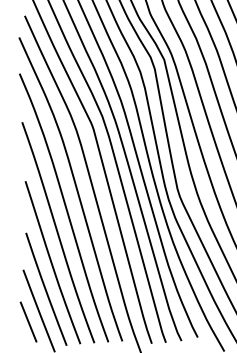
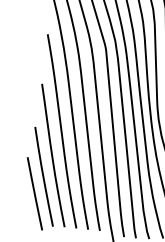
line: (28, 321) -> (24, 201), removed

